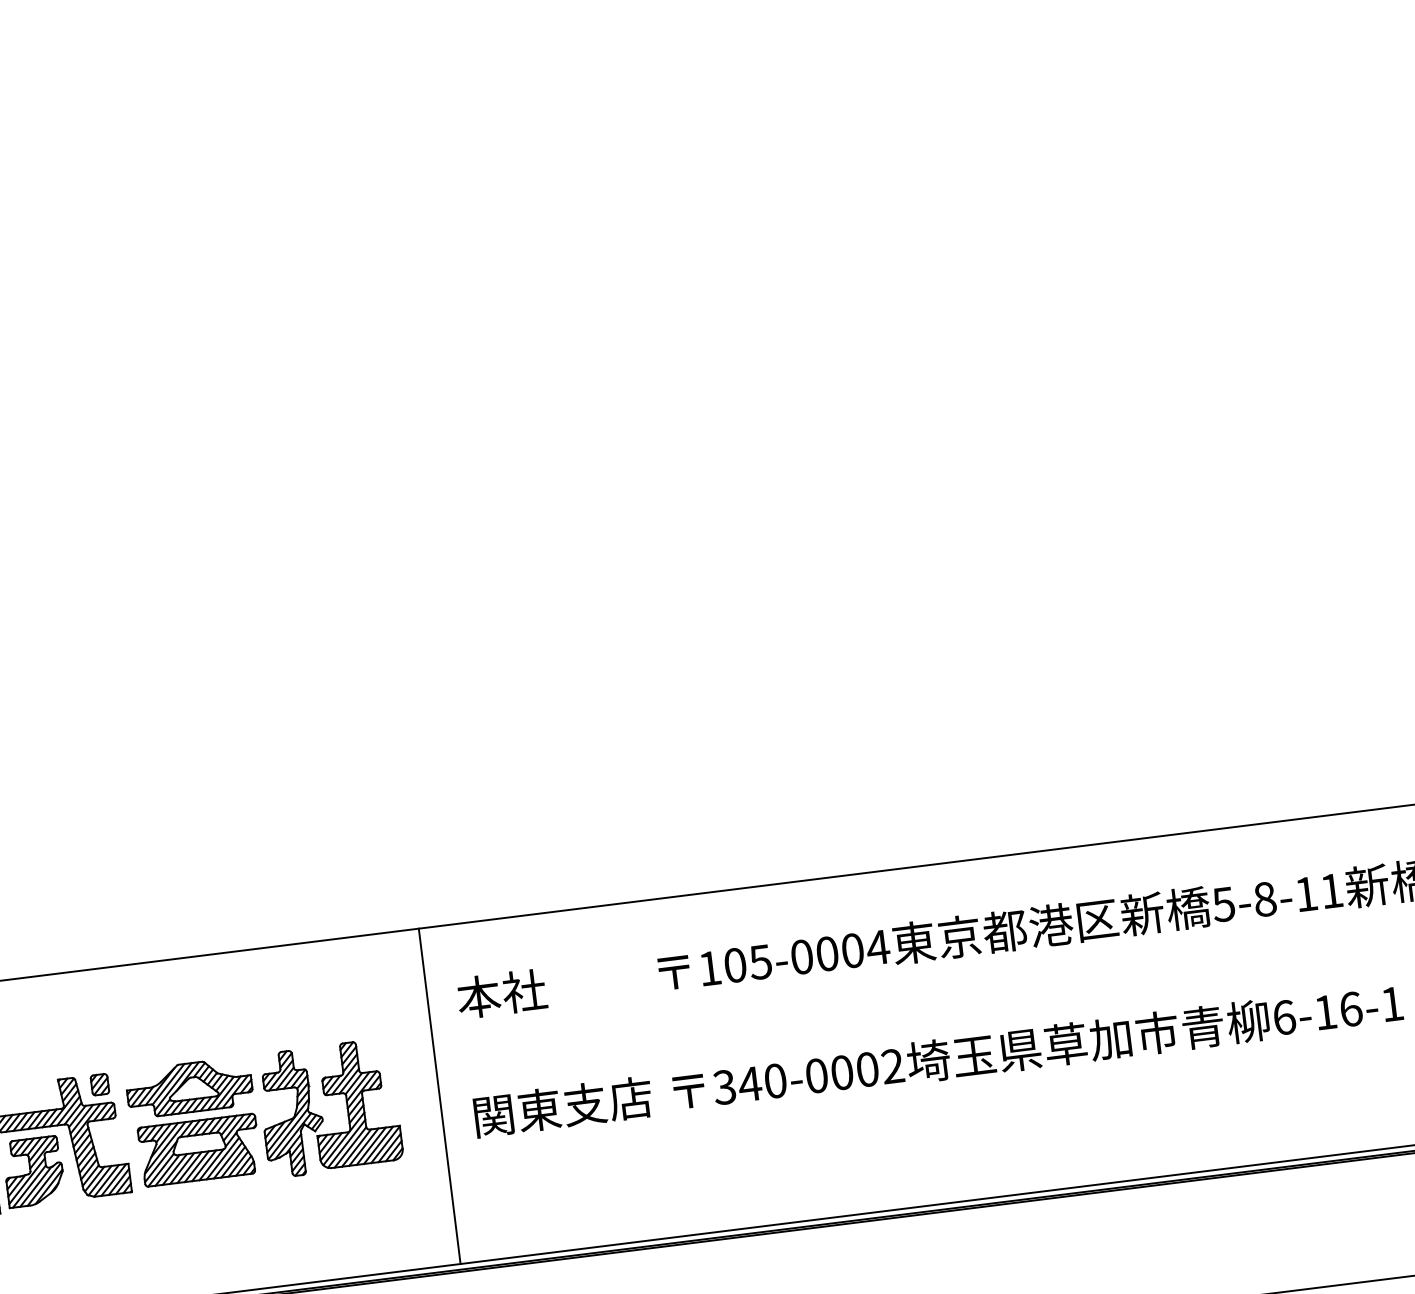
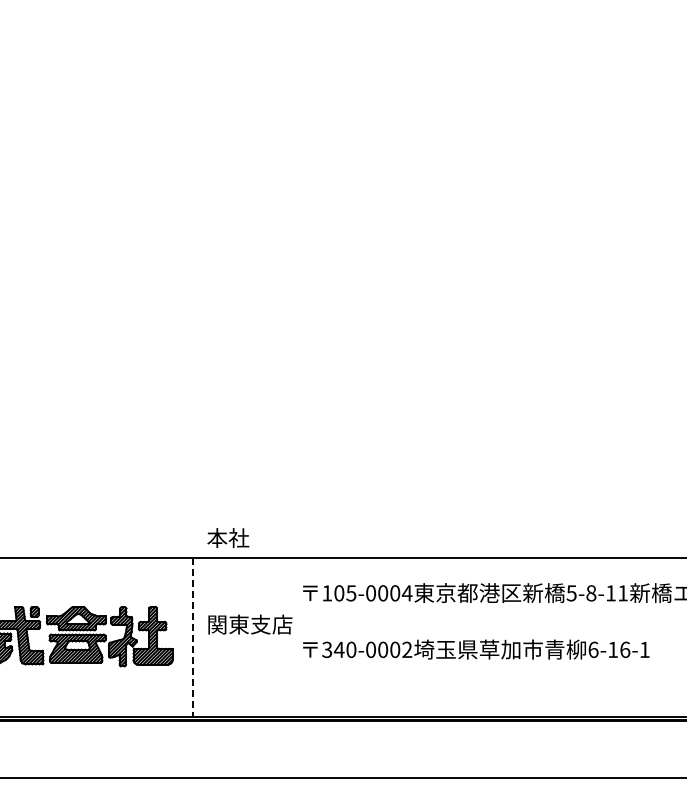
text: (502, 992) -> (228, 537), moved
line: (440, 1096) -> (193, 637), solid -> dashed
text: (563, 1106) -> (250, 624), moved

